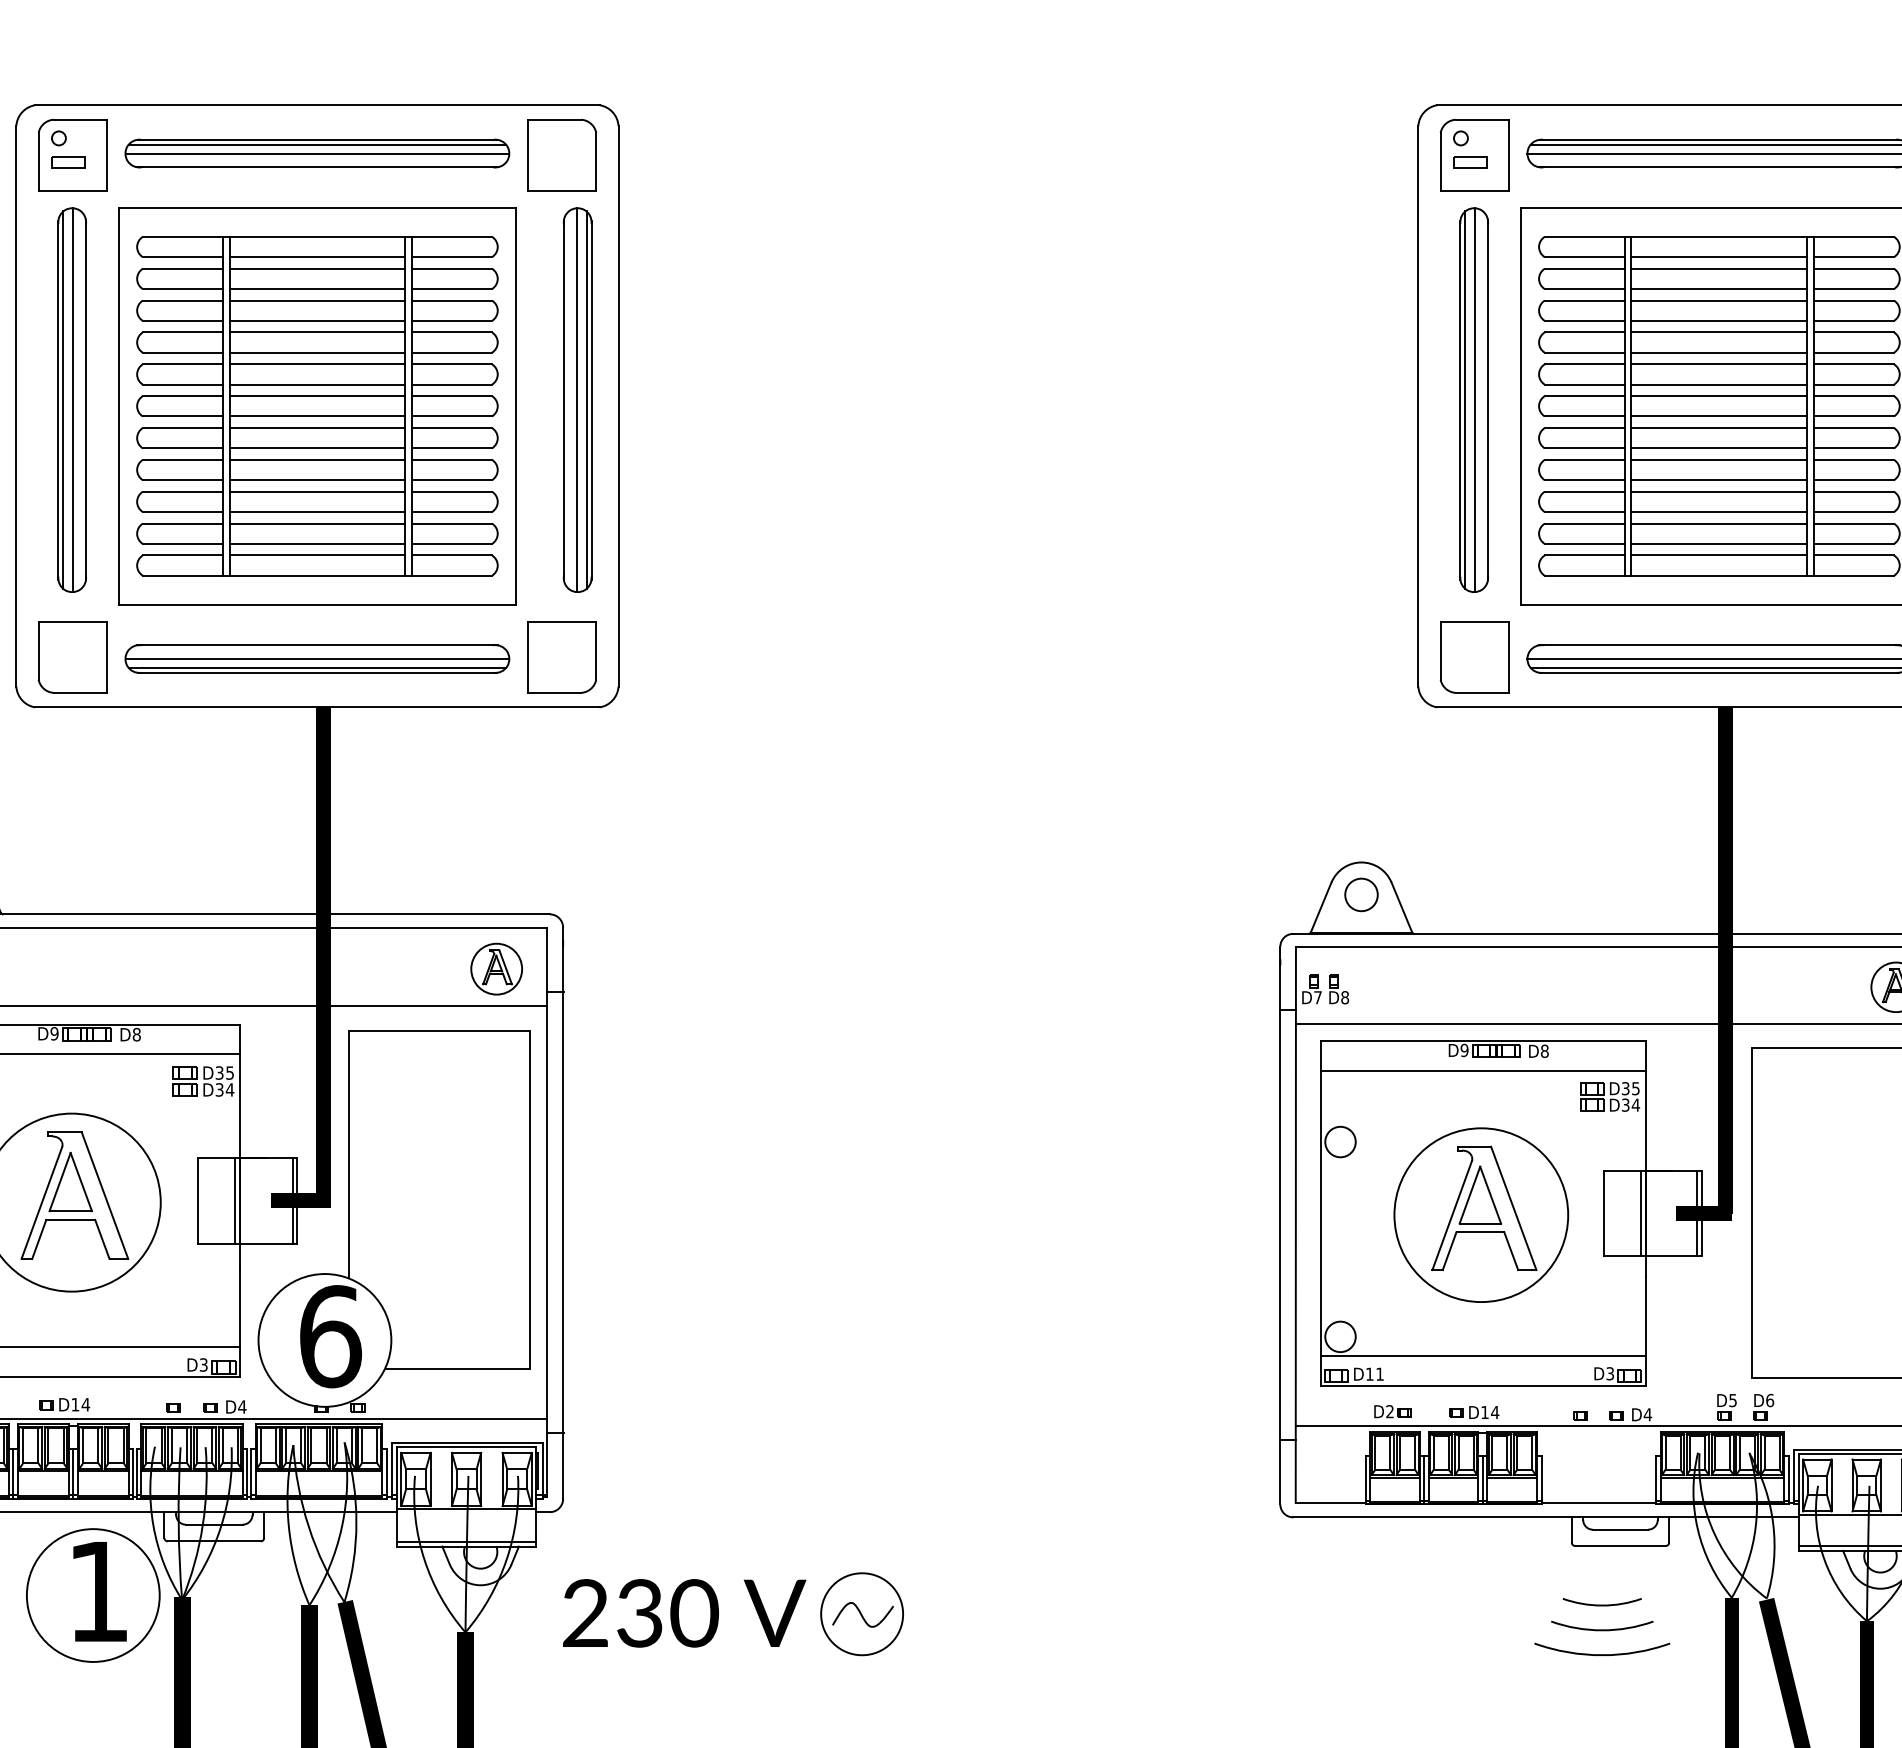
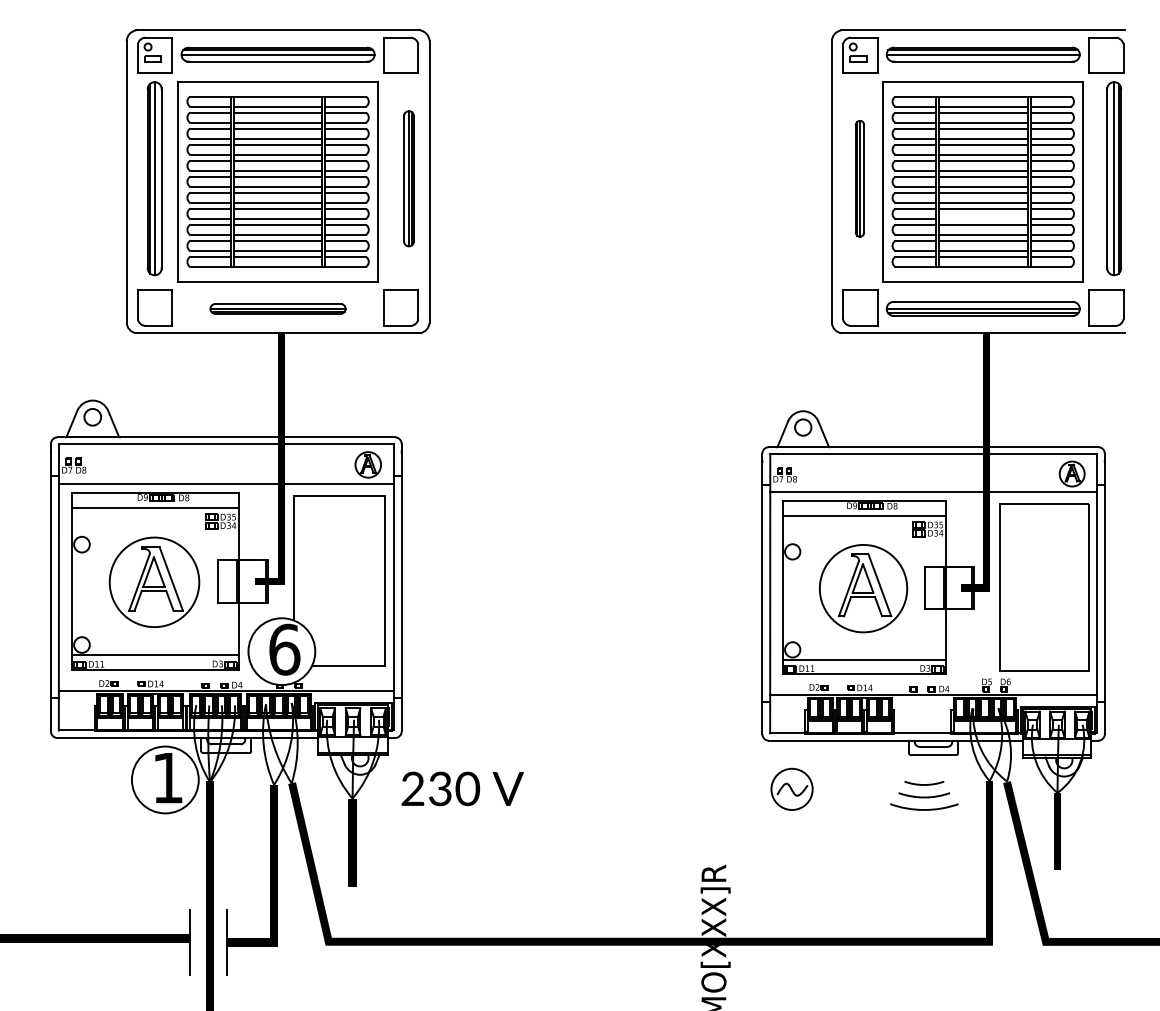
part: (576, 399) -> (408, 178), size x0.7
part: (1473, 399) -> (859, 178), size x0.6
line: (1719, 479) -> (983, 218), removed
part: (316, 658) -> (277, 308), size x0.7
part: (860, 1612) -> (791, 788), moved

